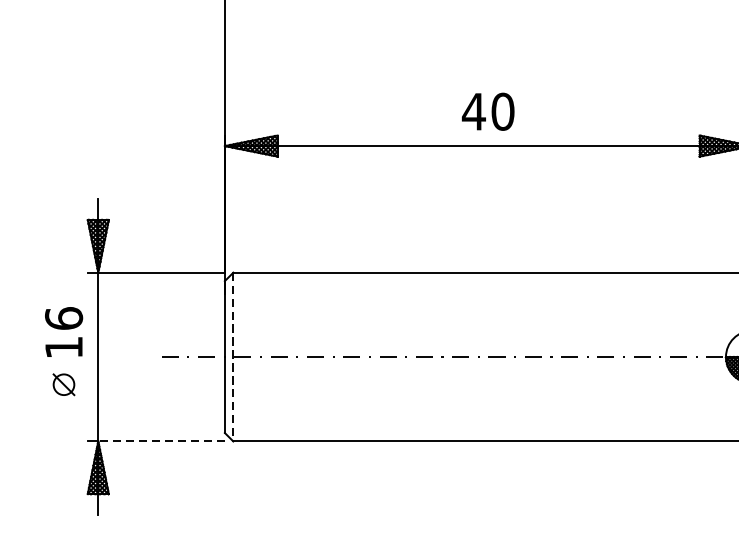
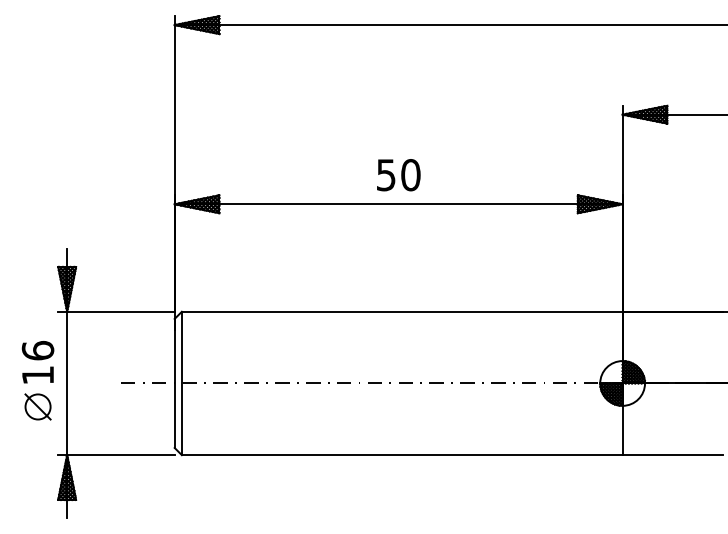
text: (474, 112) -> (386, 175), 40 -> 50
line: (232, 357) -> (181, 383), dashed -> solid
part: (63, 384) -> (37, 406), size x1.43
line: (161, 441) -> (120, 455), dashed -> solid

